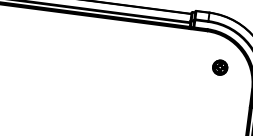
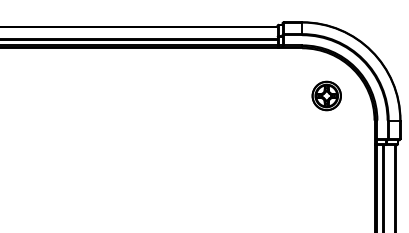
part: (220, 67) -> (326, 95), size x1.43

